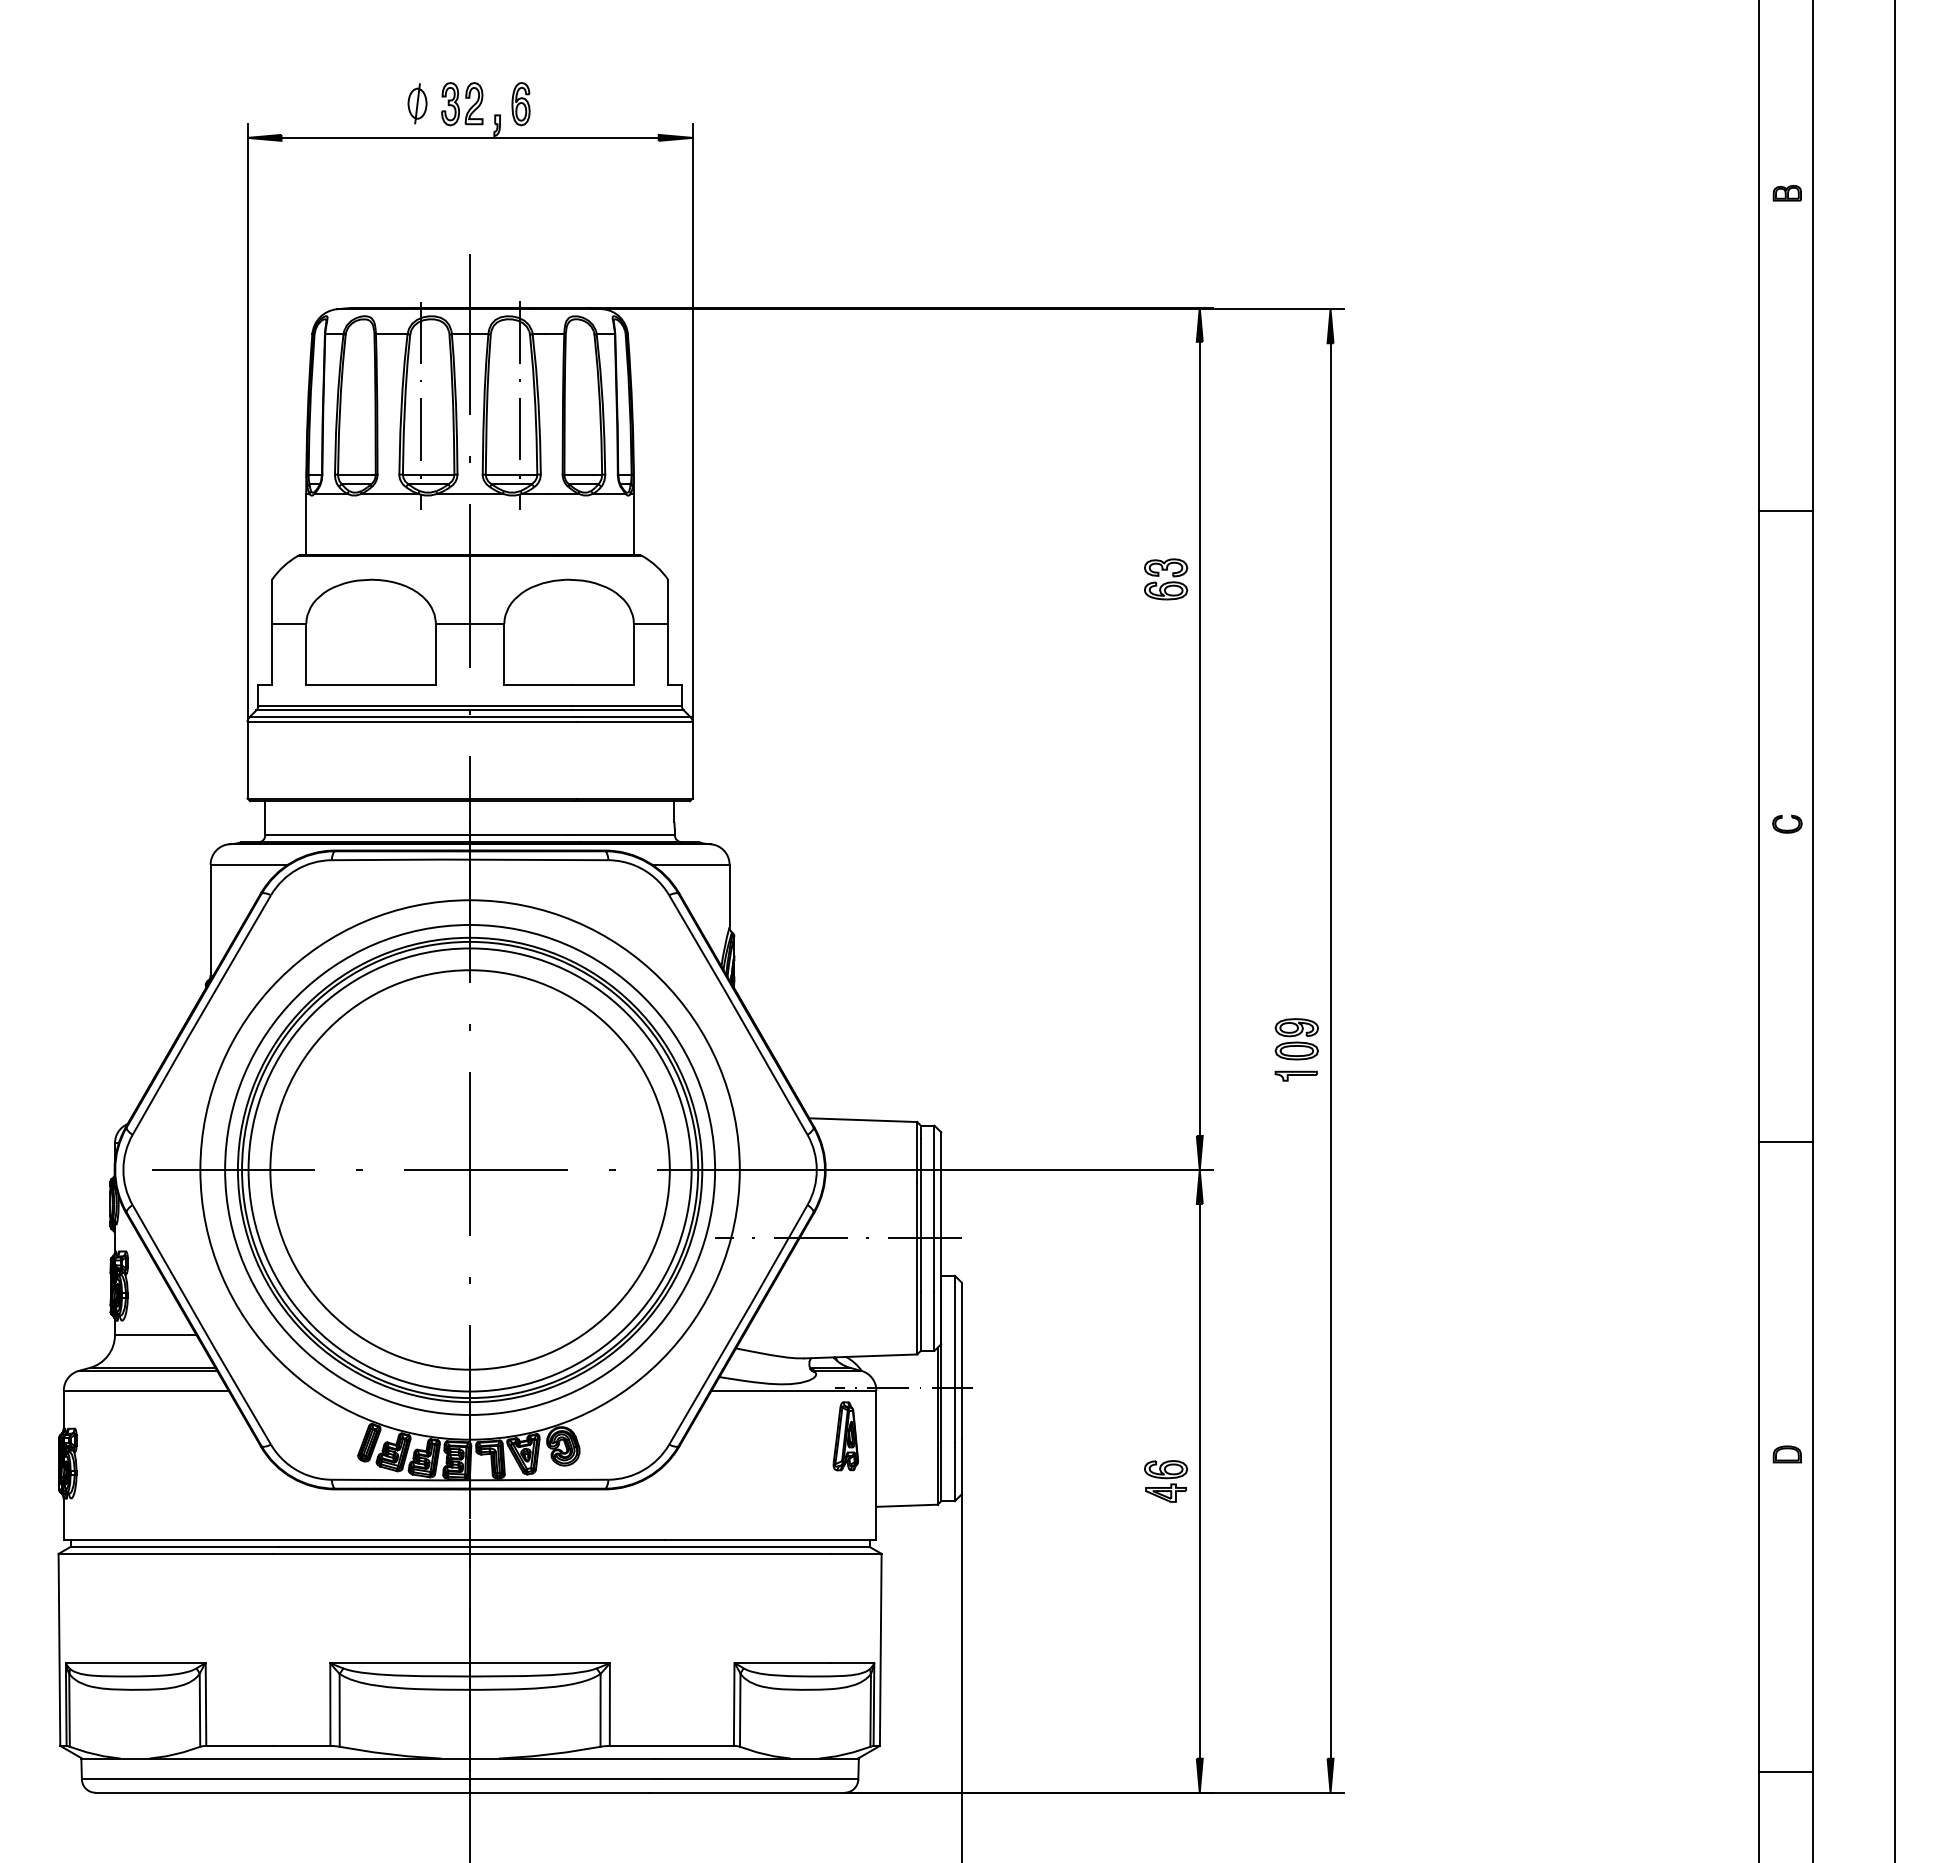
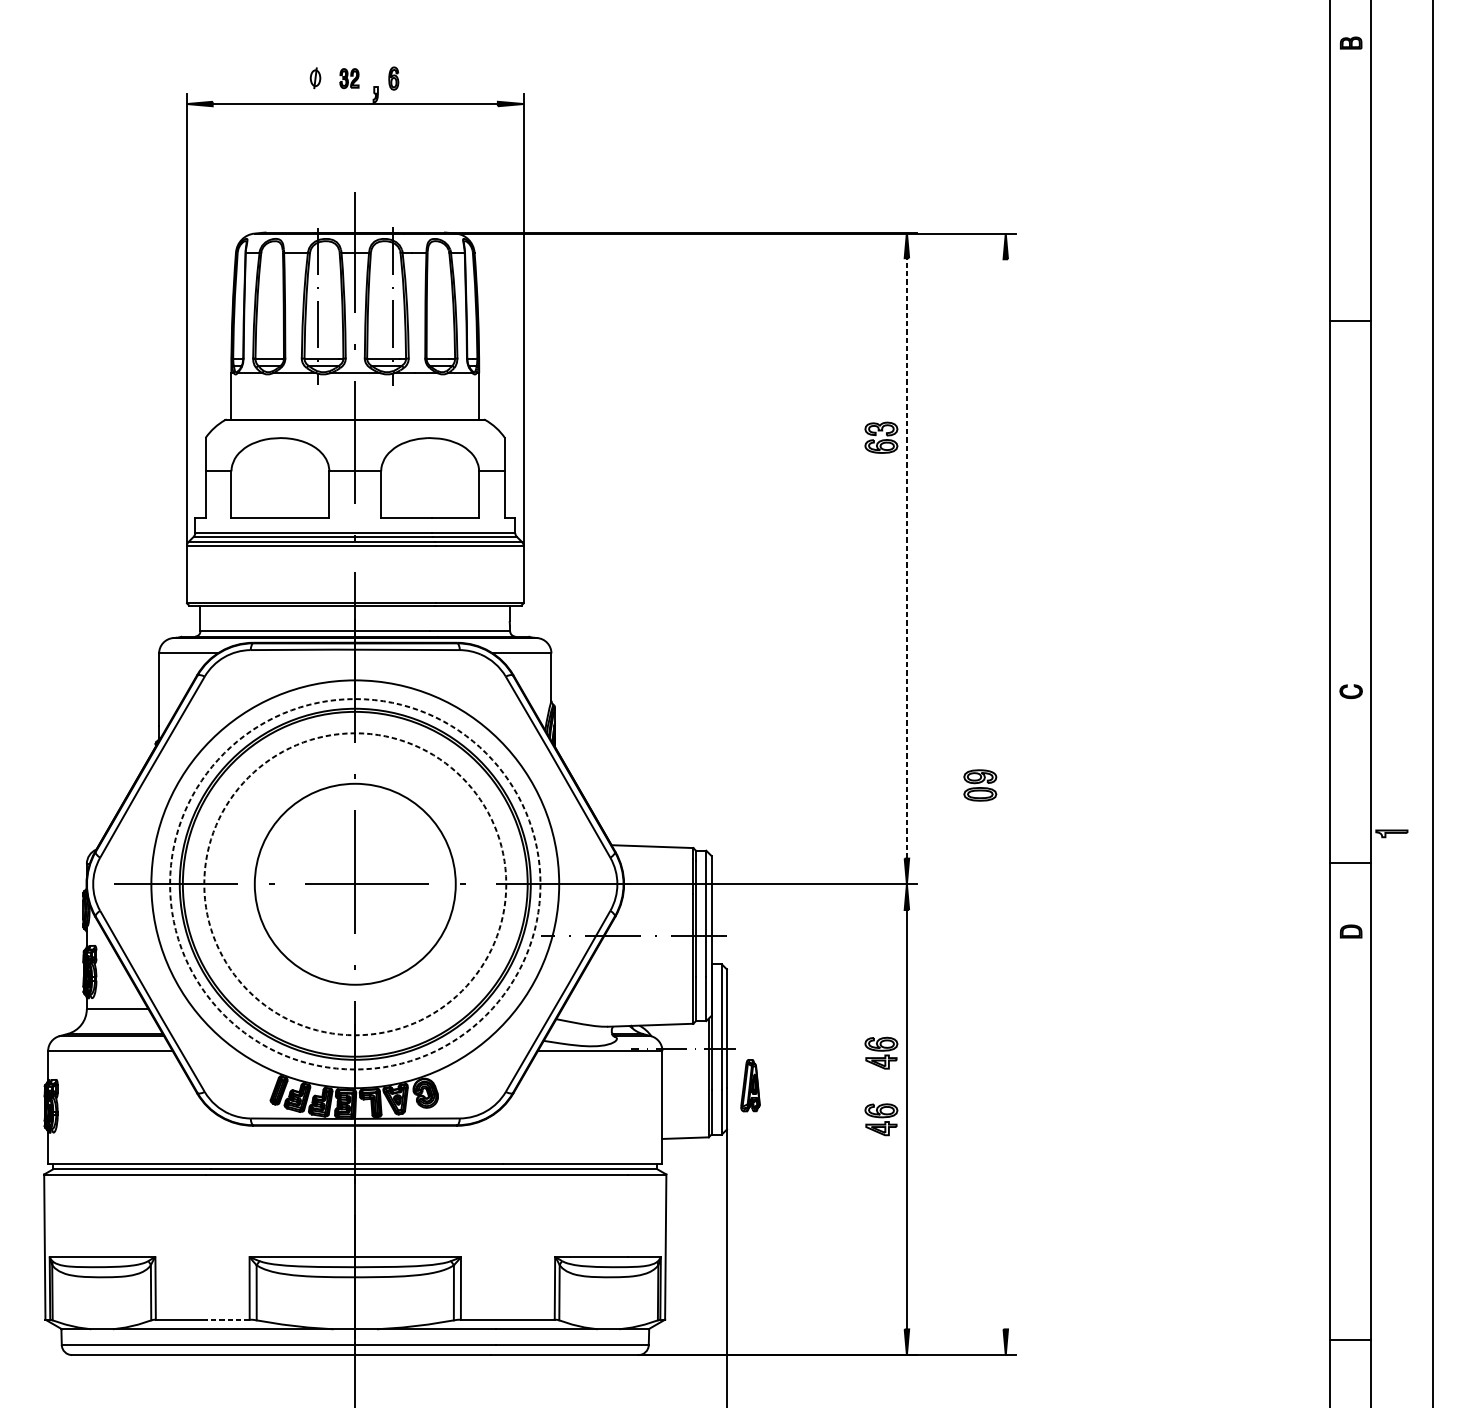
part: (417, 103) -> (315, 78), size x0.7
part: (462, 104) -> (349, 78), size x0.6
part: (520, 104) -> (393, 78), size x0.7
part: (1786, 193) -> (1350, 43), moved
line: (1785, 511) -> (1349, 321), moved
line: (1199, 738) -> (906, 558), solid -> dashed
part: (1787, 823) -> (1351, 691), moved
line: (1330, 1050) -> (1005, 793), removed
part: (1295, 1075) -> (1391, 833), moved
circle: (469, 1169) -> (354, 883), size x0.6
circle: (469, 1169) -> (354, 883), solid -> dashed
circle: (470, 1169) -> (355, 883), solid -> dashed
part: (1166, 1393) -> (881, 1053), added
part: (845, 1436) -> (750, 1085), moved
part: (1786, 1454) -> (1350, 931), moved
line: (301, 1745) -> (227, 1319), solid -> dashed

